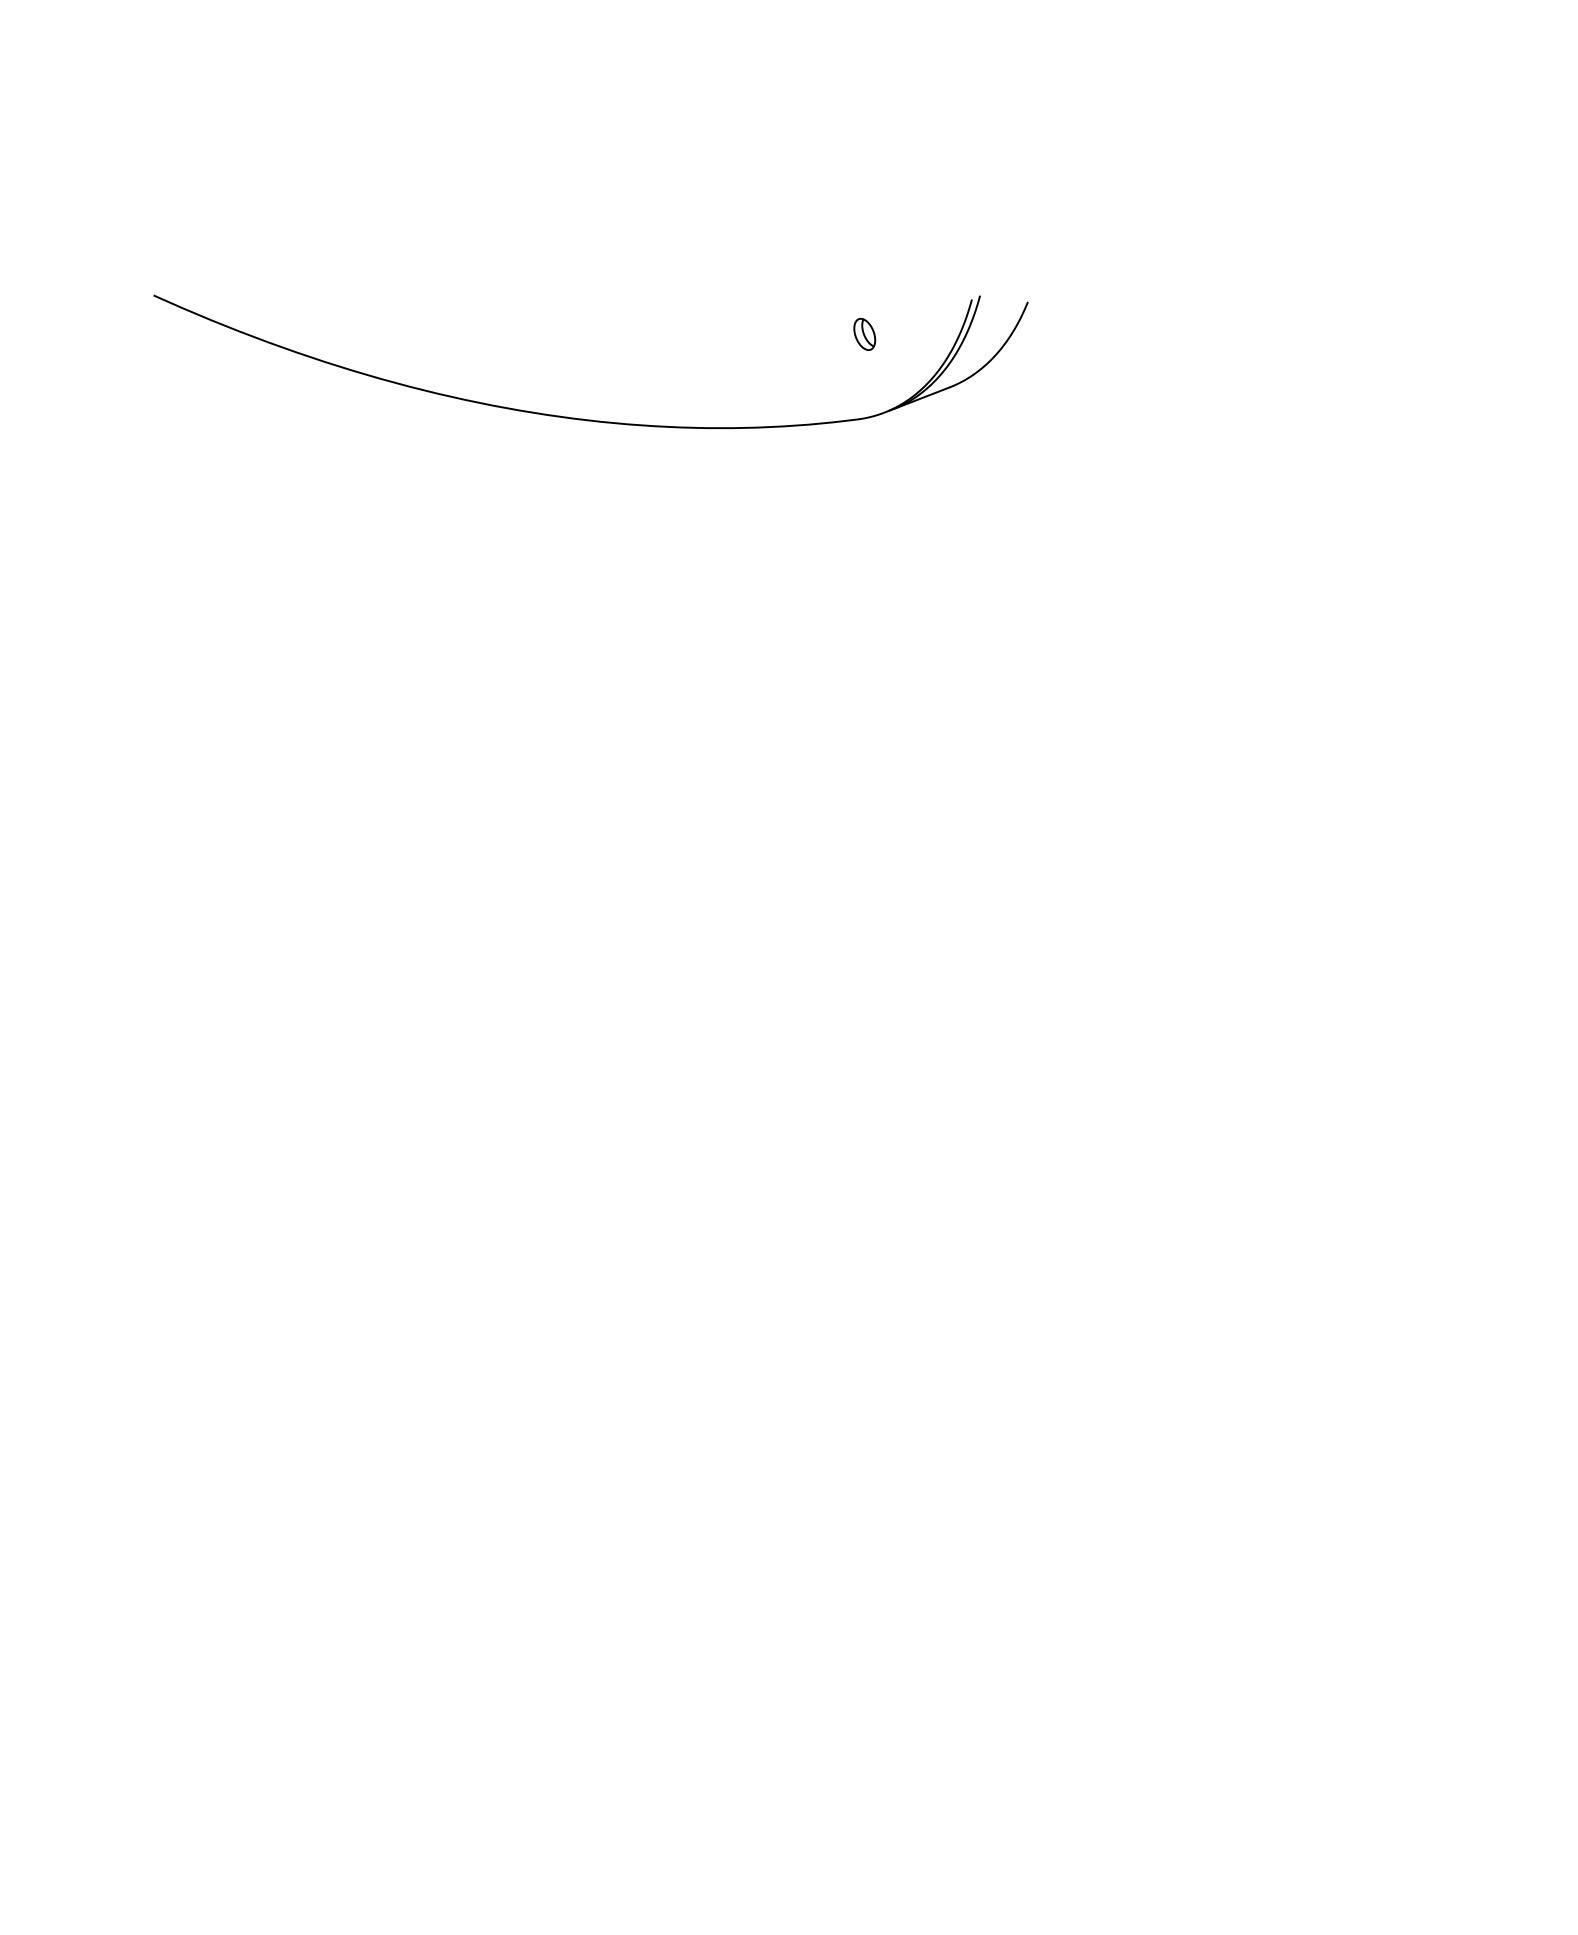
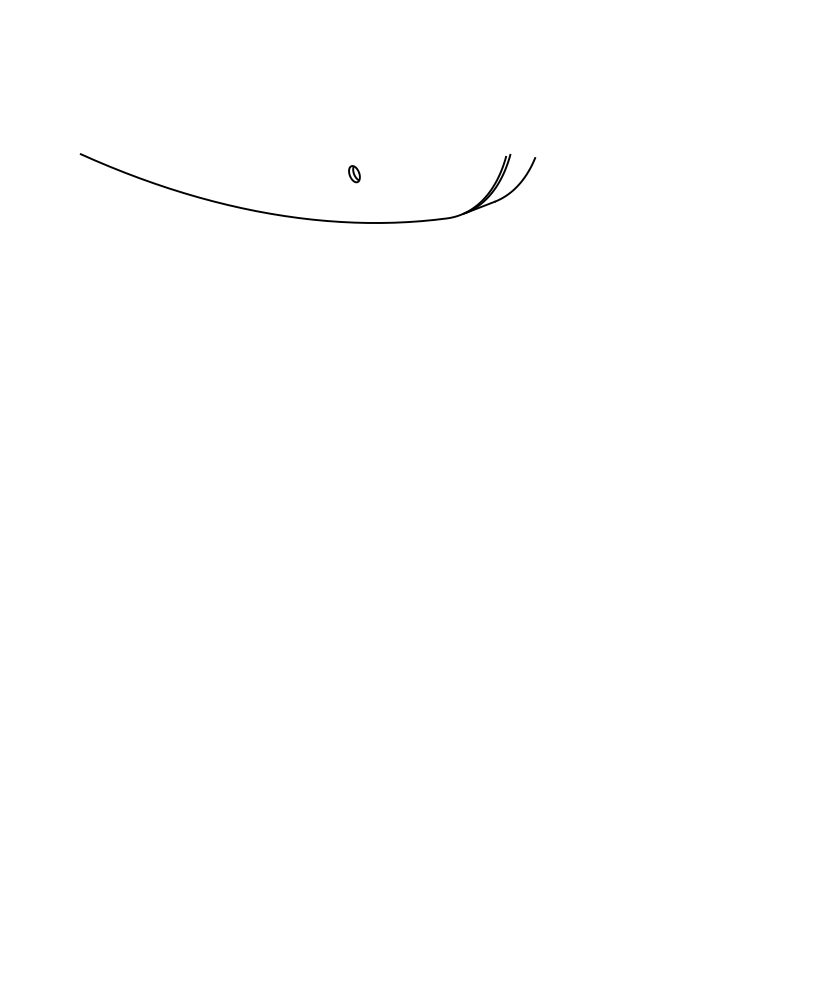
part: (864, 335) -> (354, 174), moved

